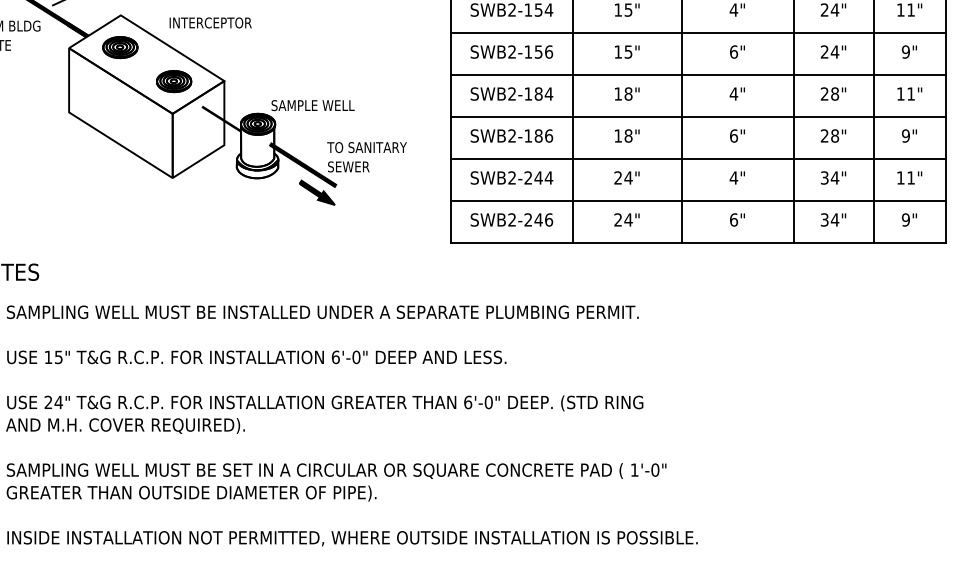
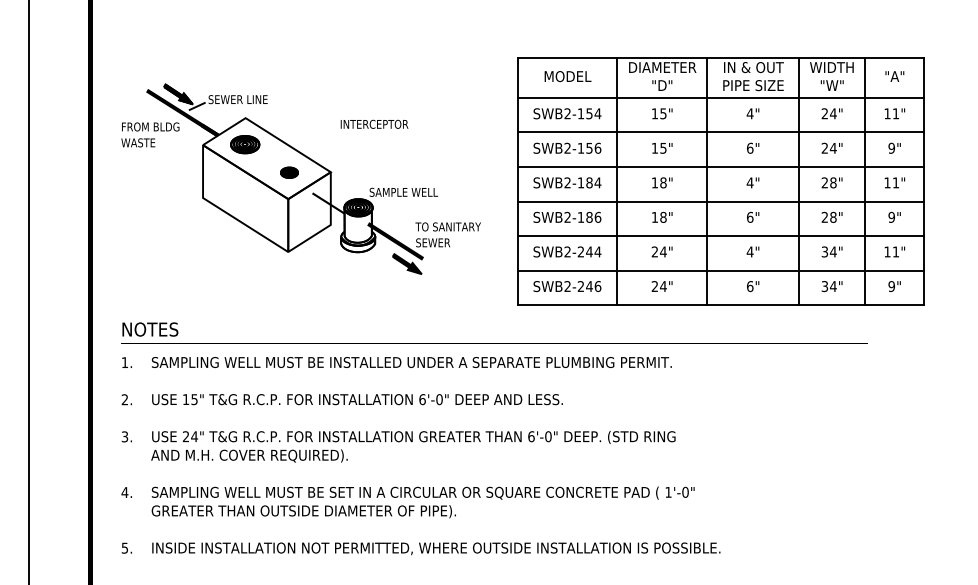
text: (210, 21) -> (374, 123), moved
part: (174, 81) -> (289, 172), size x0.6

